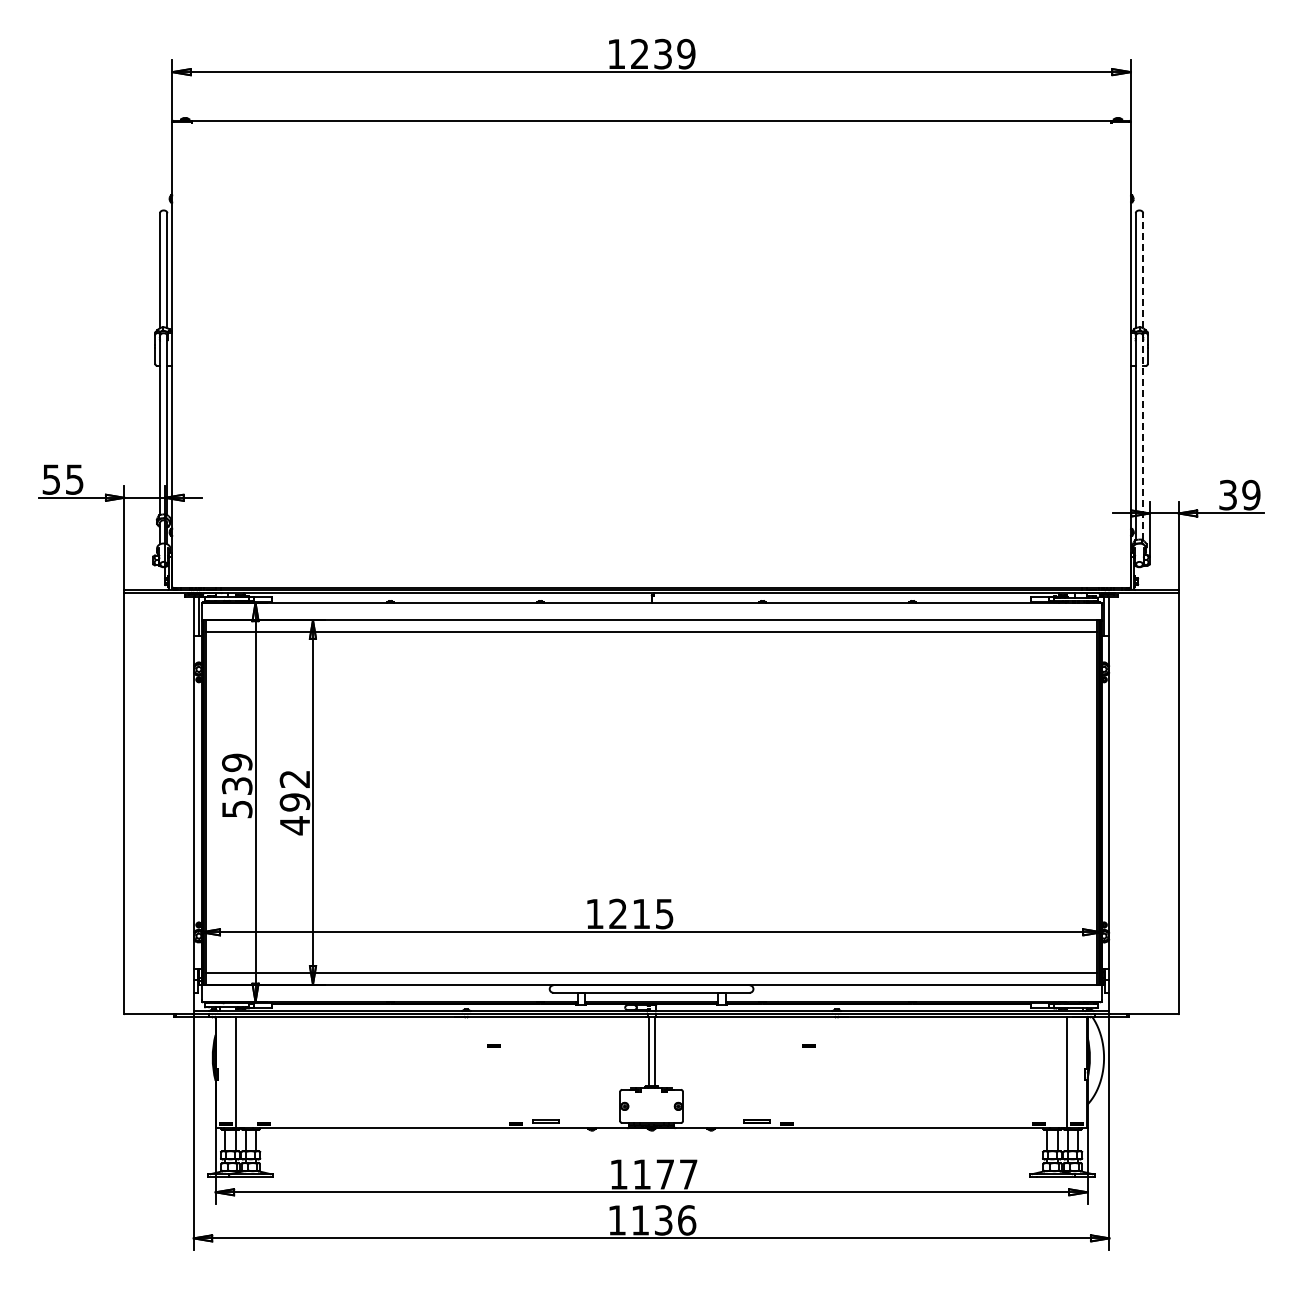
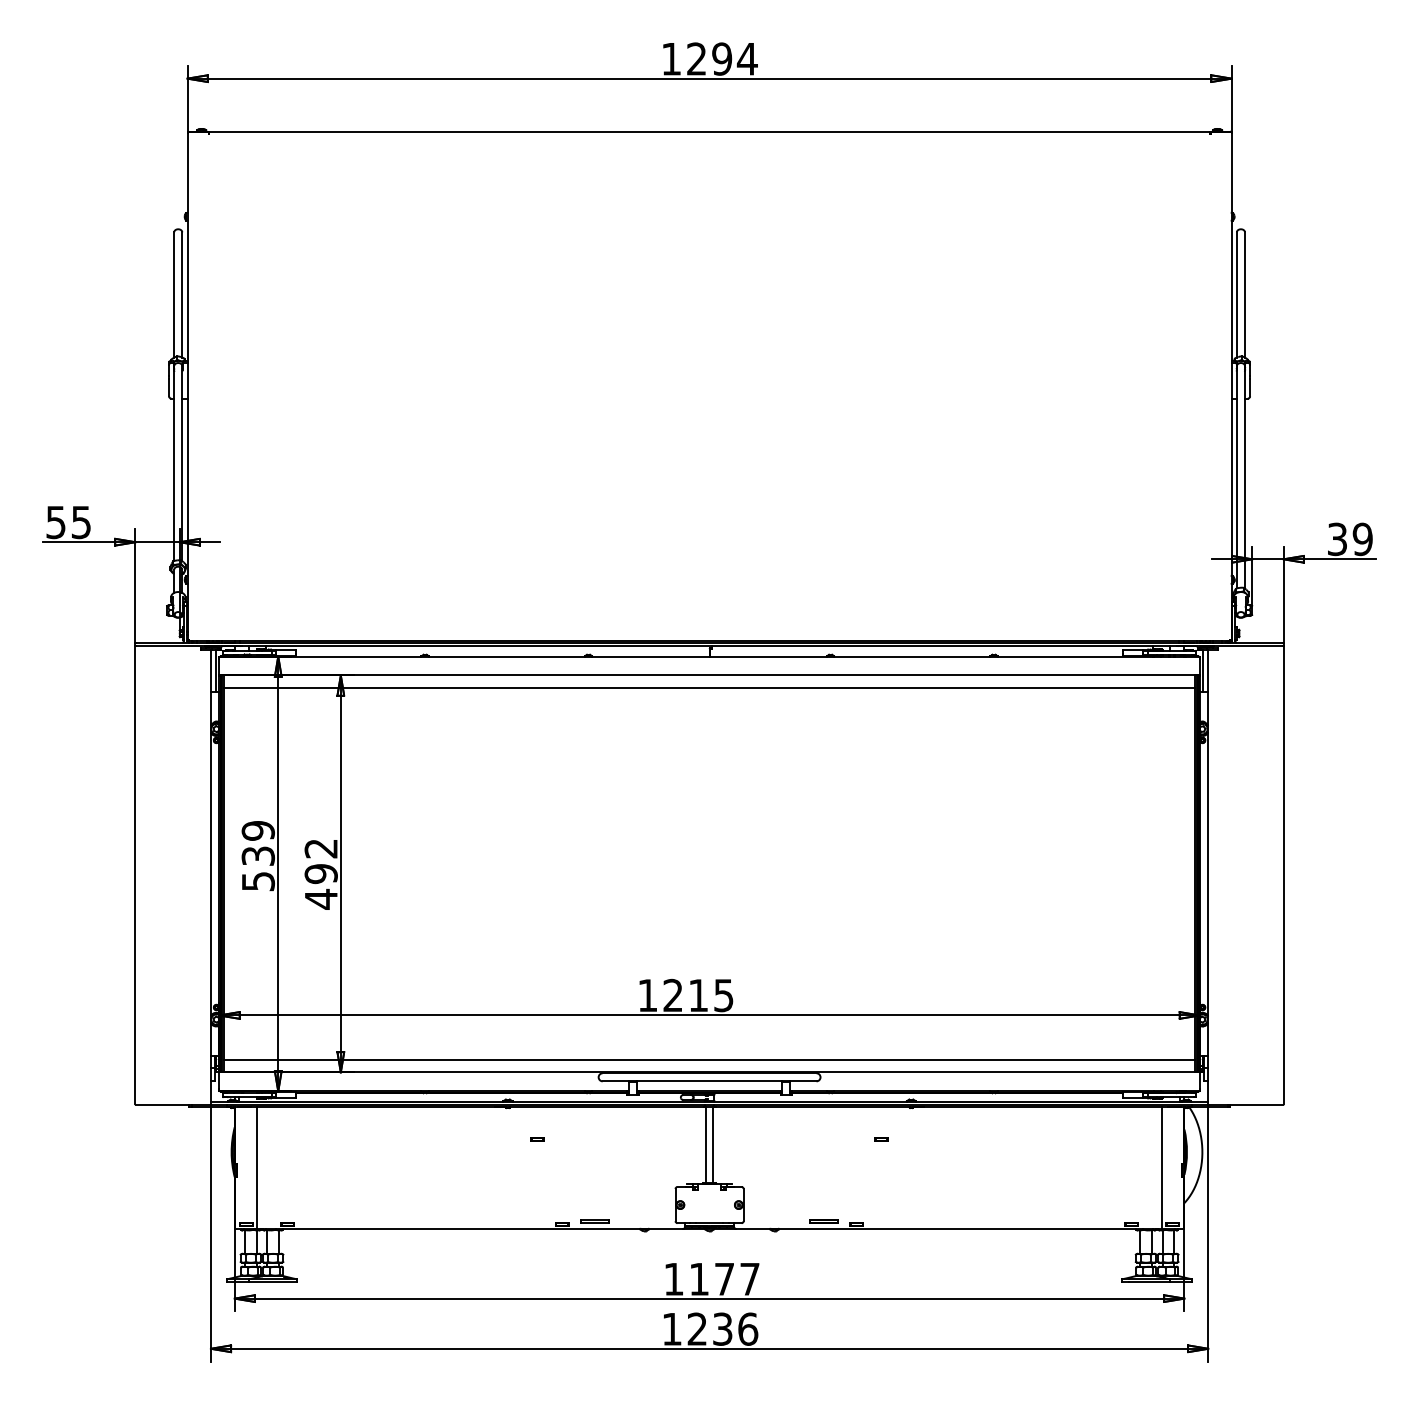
text: (674, 53) -> (734, 58), 1239 -> 1294
line: (1143, 270) -> (1245, 294), dashed -> solid
line: (1143, 437) -> (1245, 476), dashed -> solid
text: (639, 1220) -> (696, 1329), 1136 -> 1236

